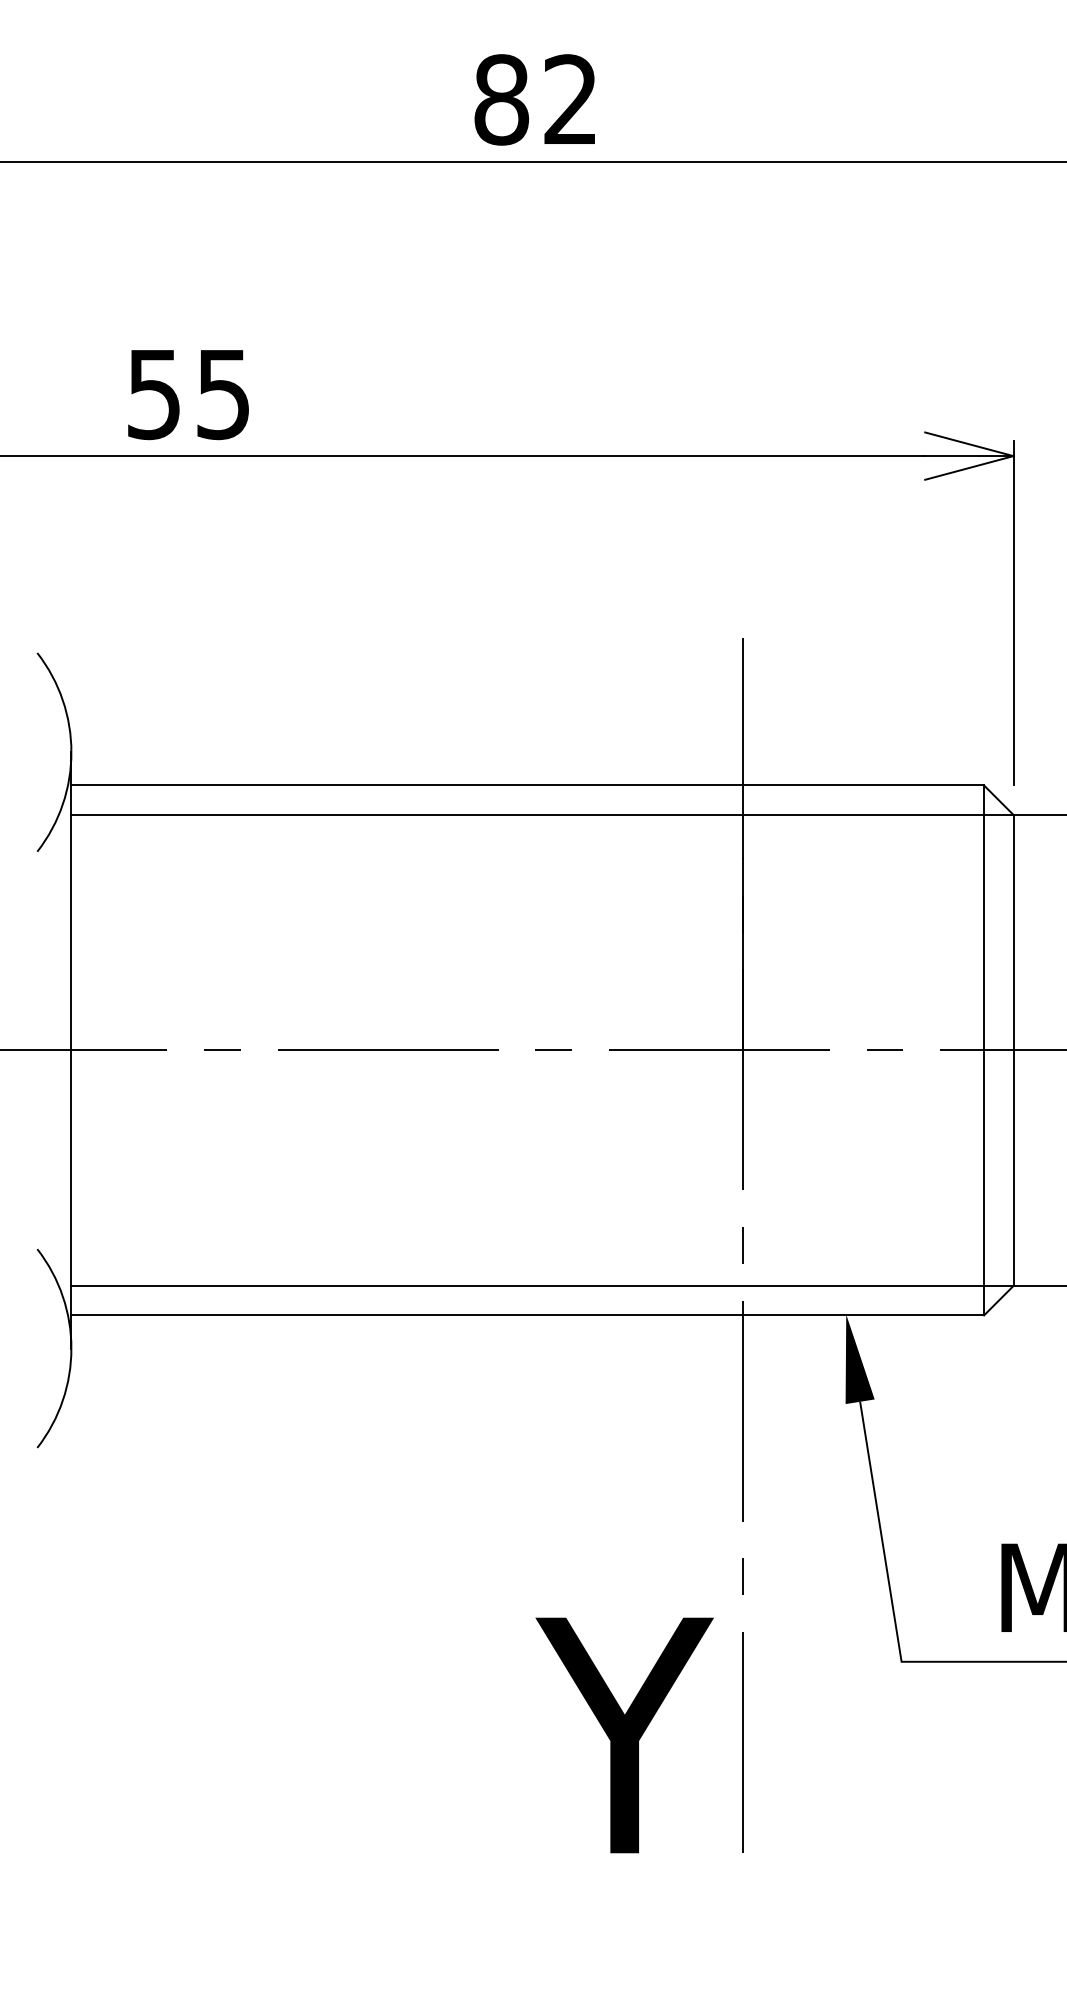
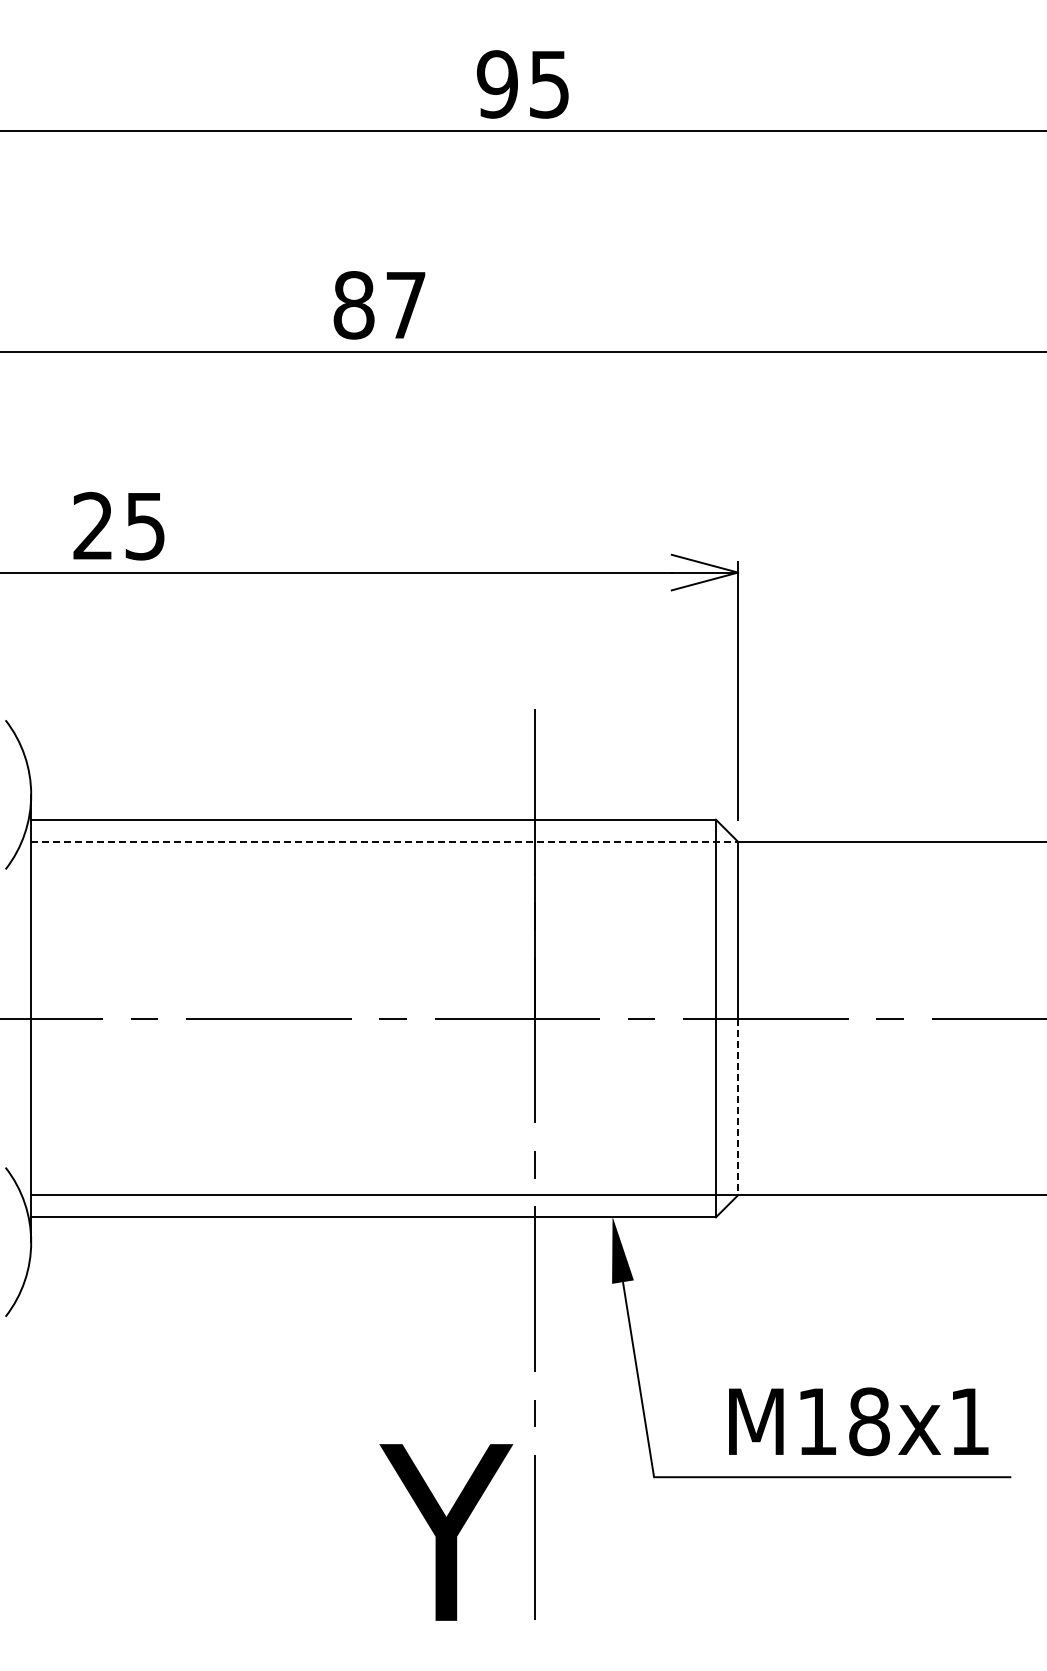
text: (570, 98) -> (405, 304), 82 -> 87
text: (153, 393) -> (92, 525), 55 -> 25
line: (543, 814) -> (385, 841), solid -> dashed
line: (1014, 1169) -> (738, 1107), solid -> dashed

